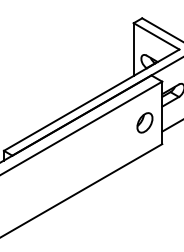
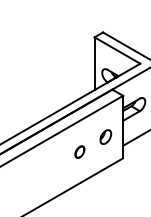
part: (144, 122) -> (105, 136), size x0.71
part: (118, 137) -> (79, 151), added

